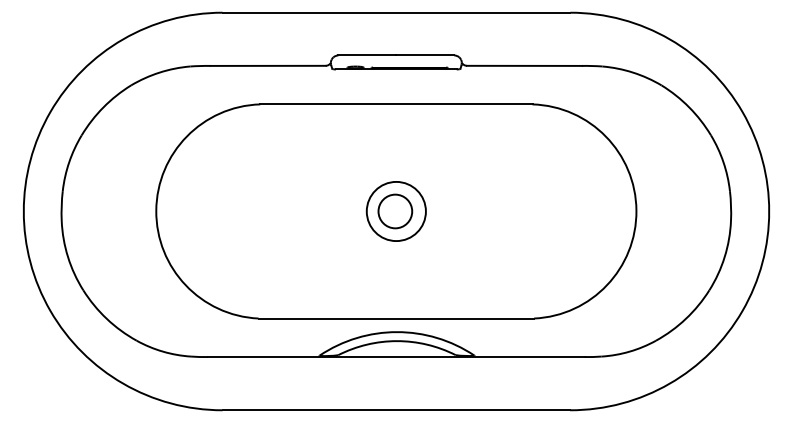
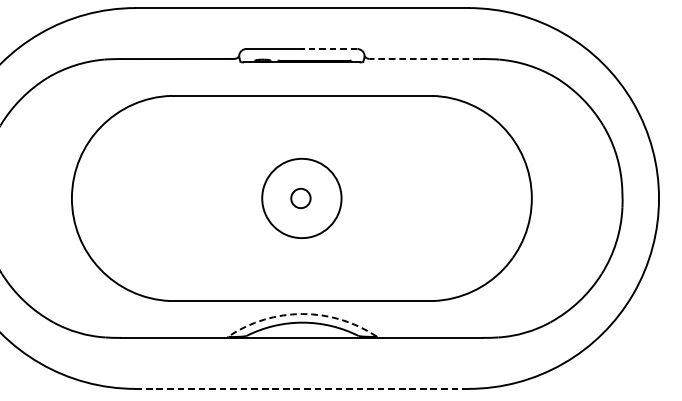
line: (425, 55) -> (329, 49), solid -> dashed
line: (524, 65) -> (424, 58), solid -> dashed
circle: (395, 211) -> (301, 198), size x0.6
circle: (395, 211) -> (301, 198), size x1.4
arc: (396, 332) -> (302, 314), solid -> dashed
line: (396, 410) -> (302, 389), solid -> dashed

